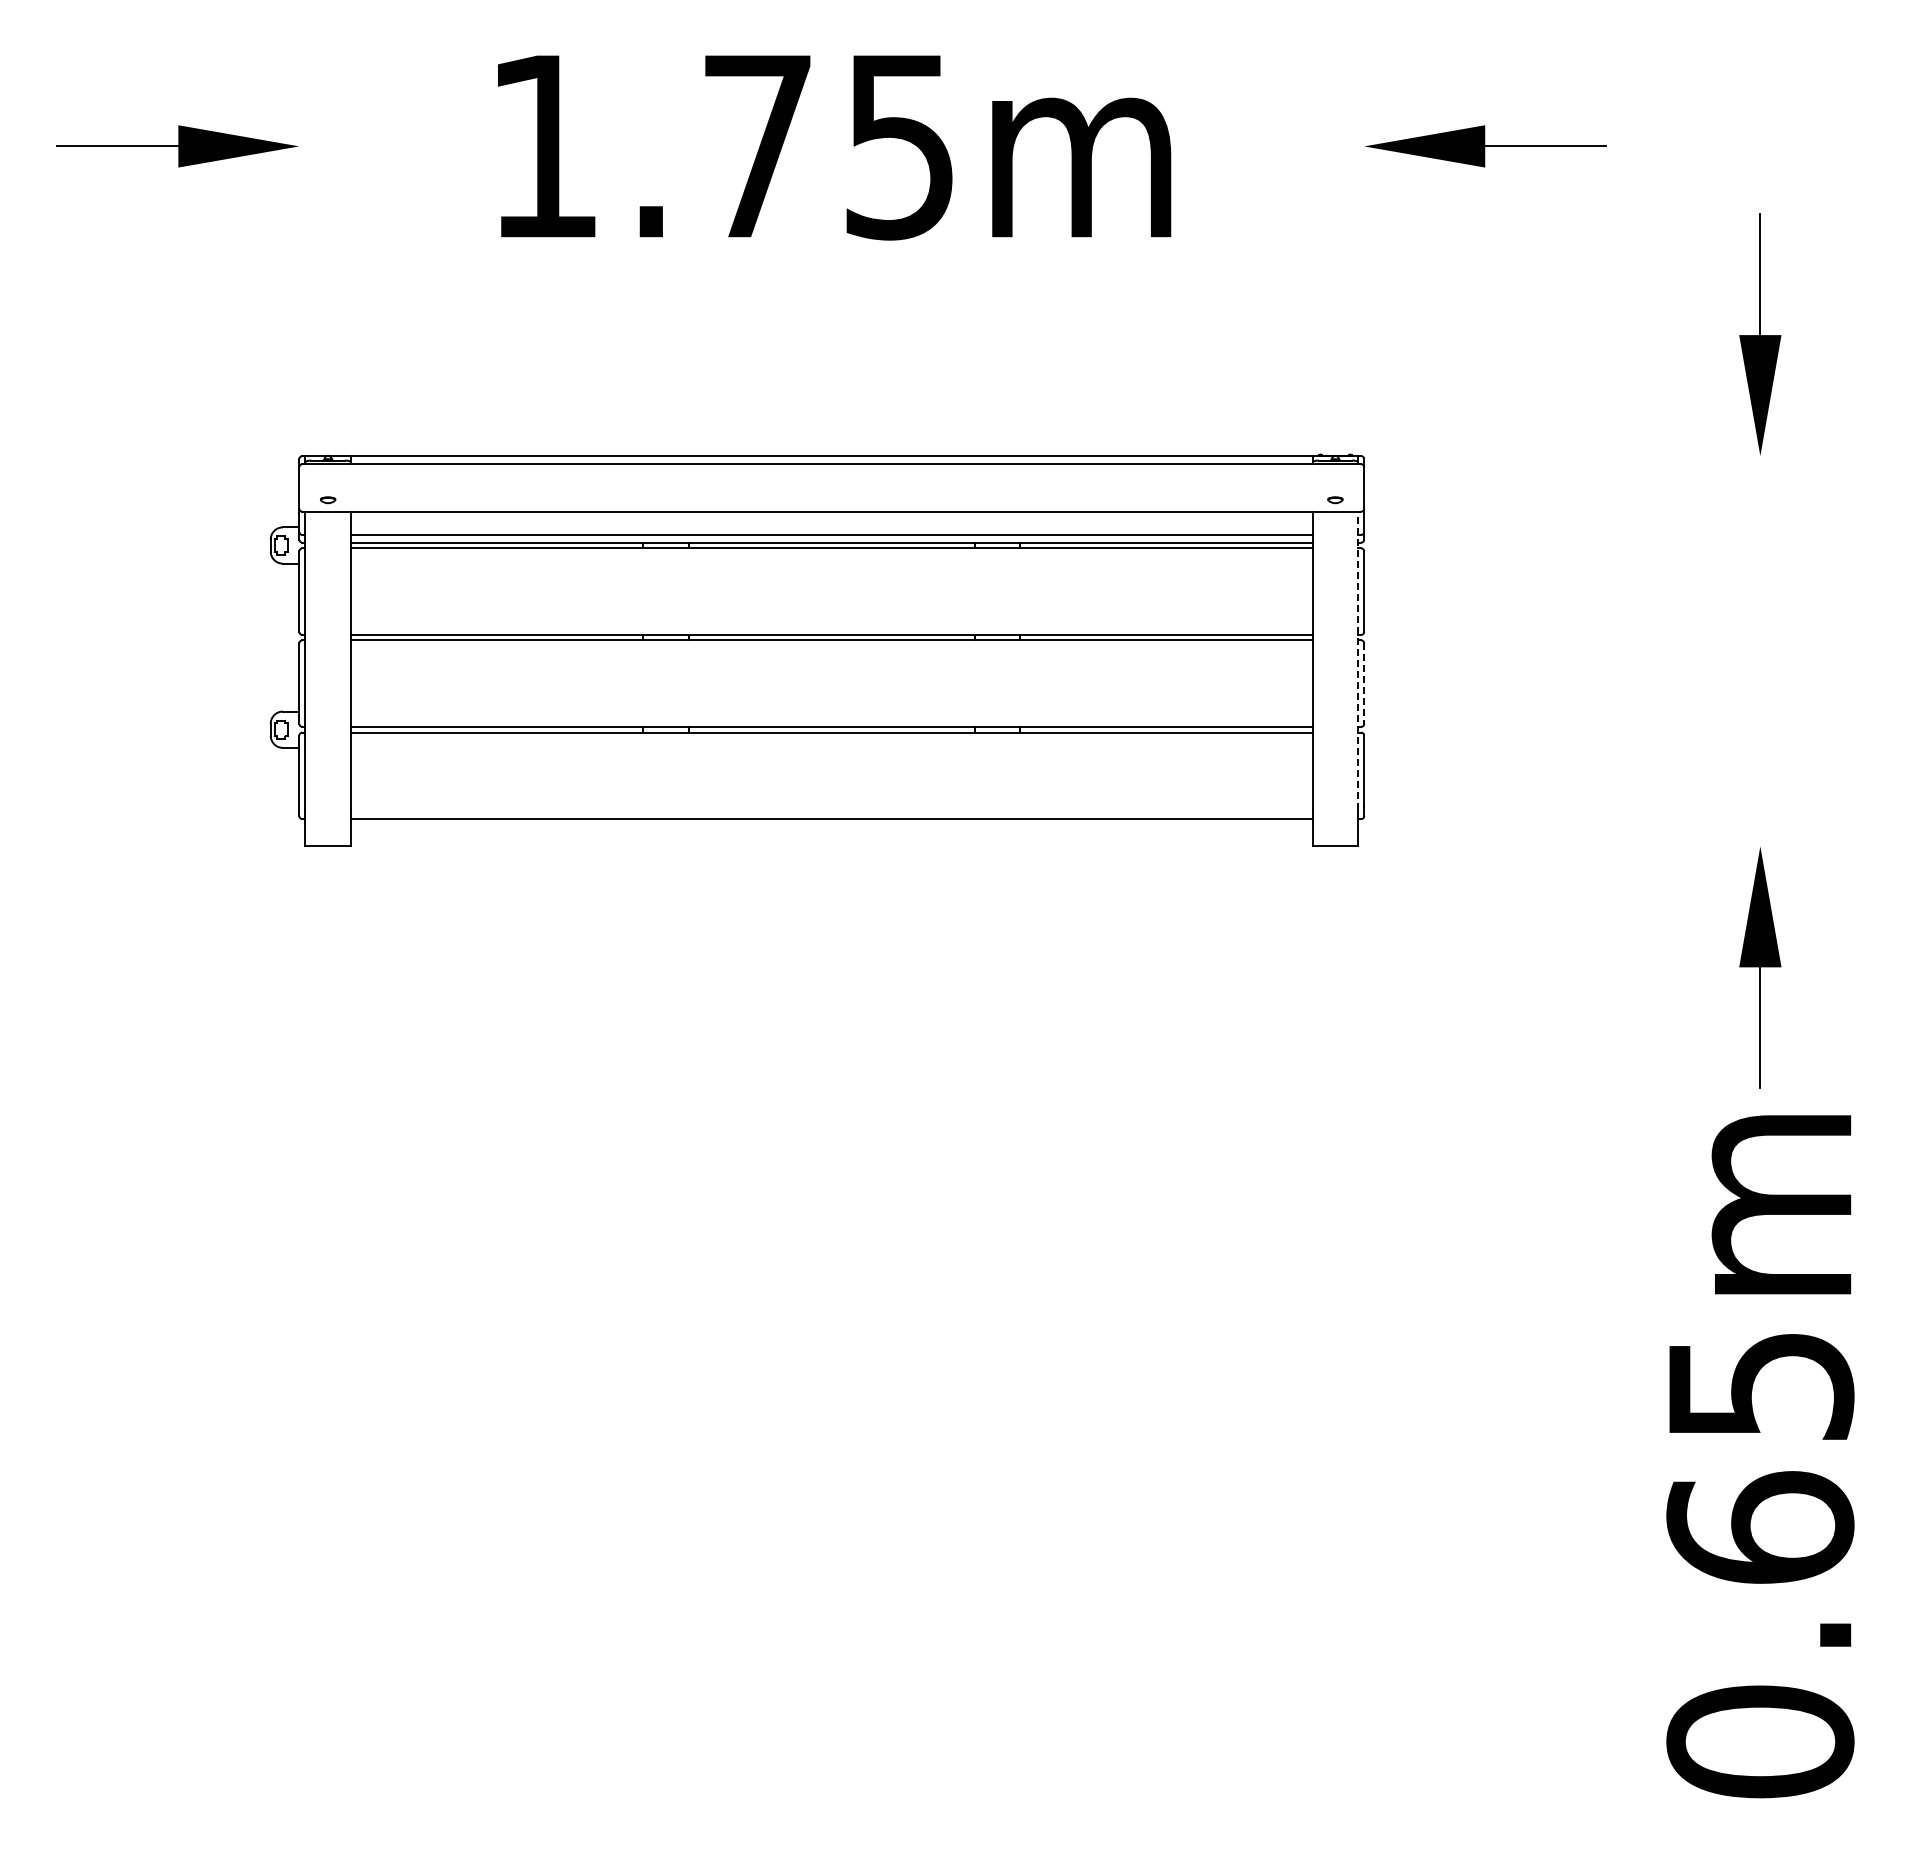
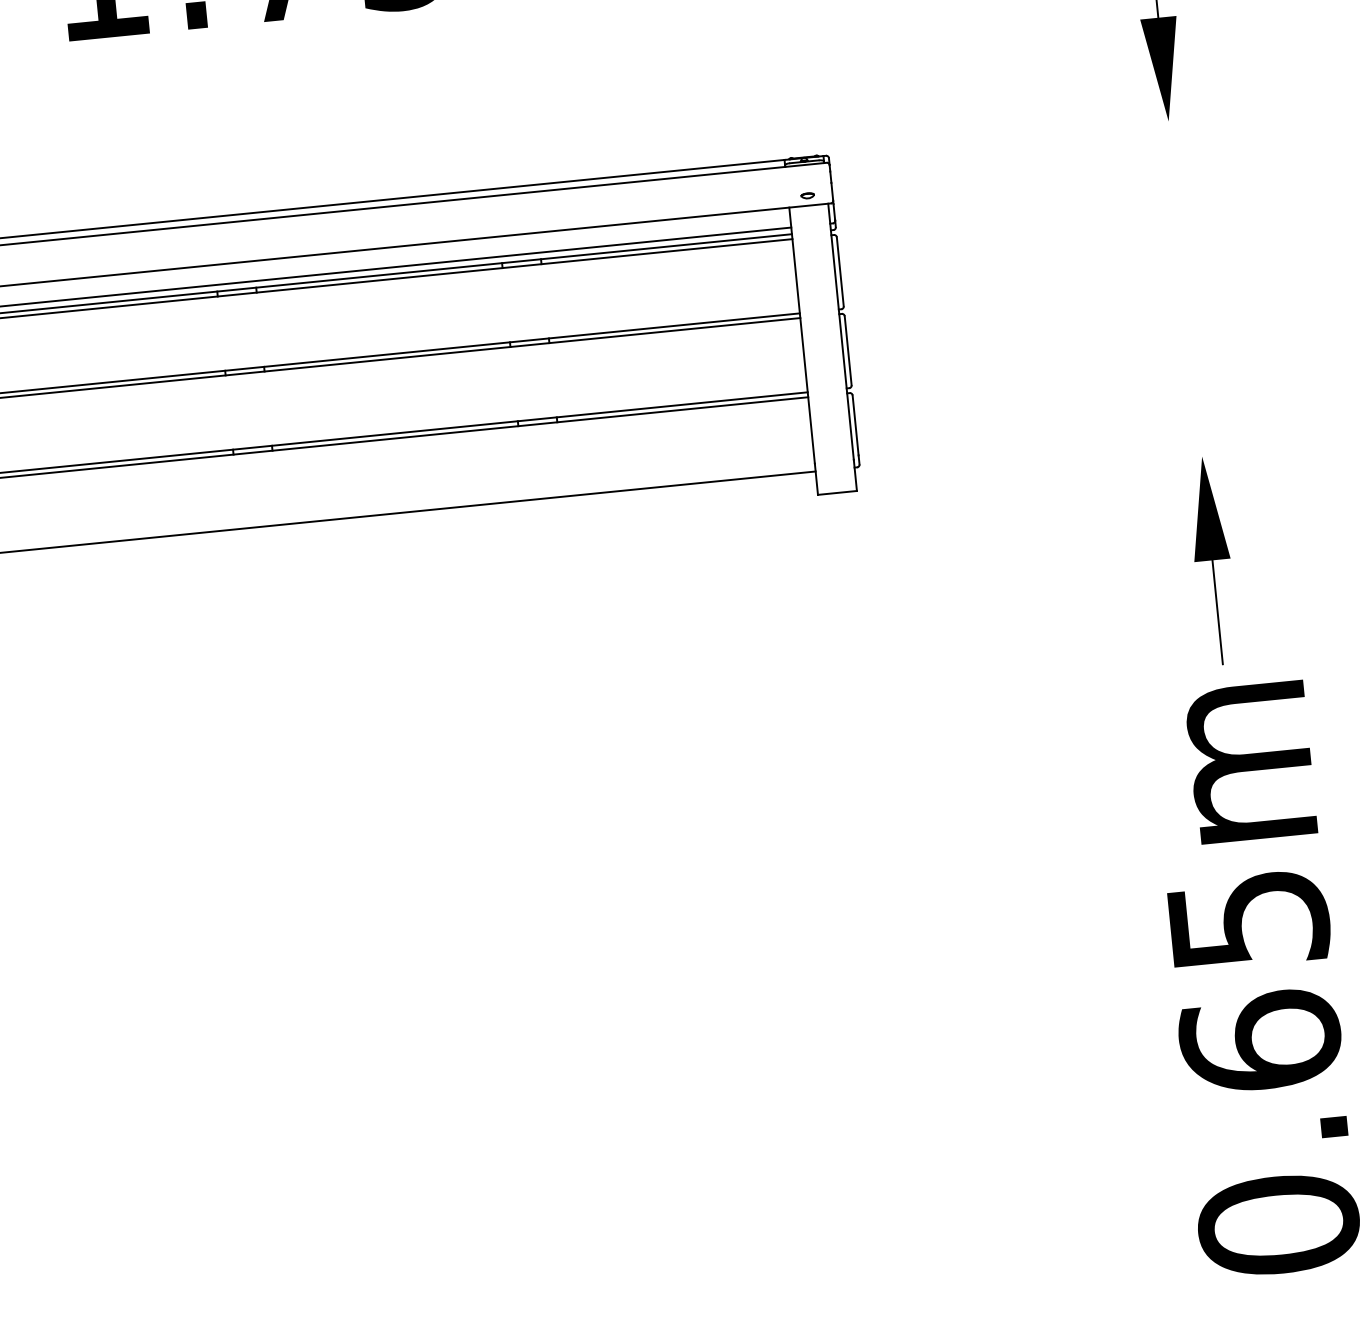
line: (1358, 660) -> (841, 331), dashed -> solid
line: (1364, 684) -> (848, 351), dashed -> solid

